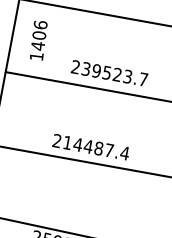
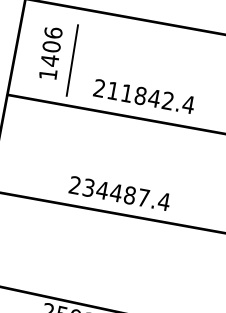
line: (55, 45) -> (72, 60), added
text: (114, 74) -> (150, 97), 239523.7 -> 211842.4
text: (67, 142) -> (88, 187), 214487.4 -> 234487.4

